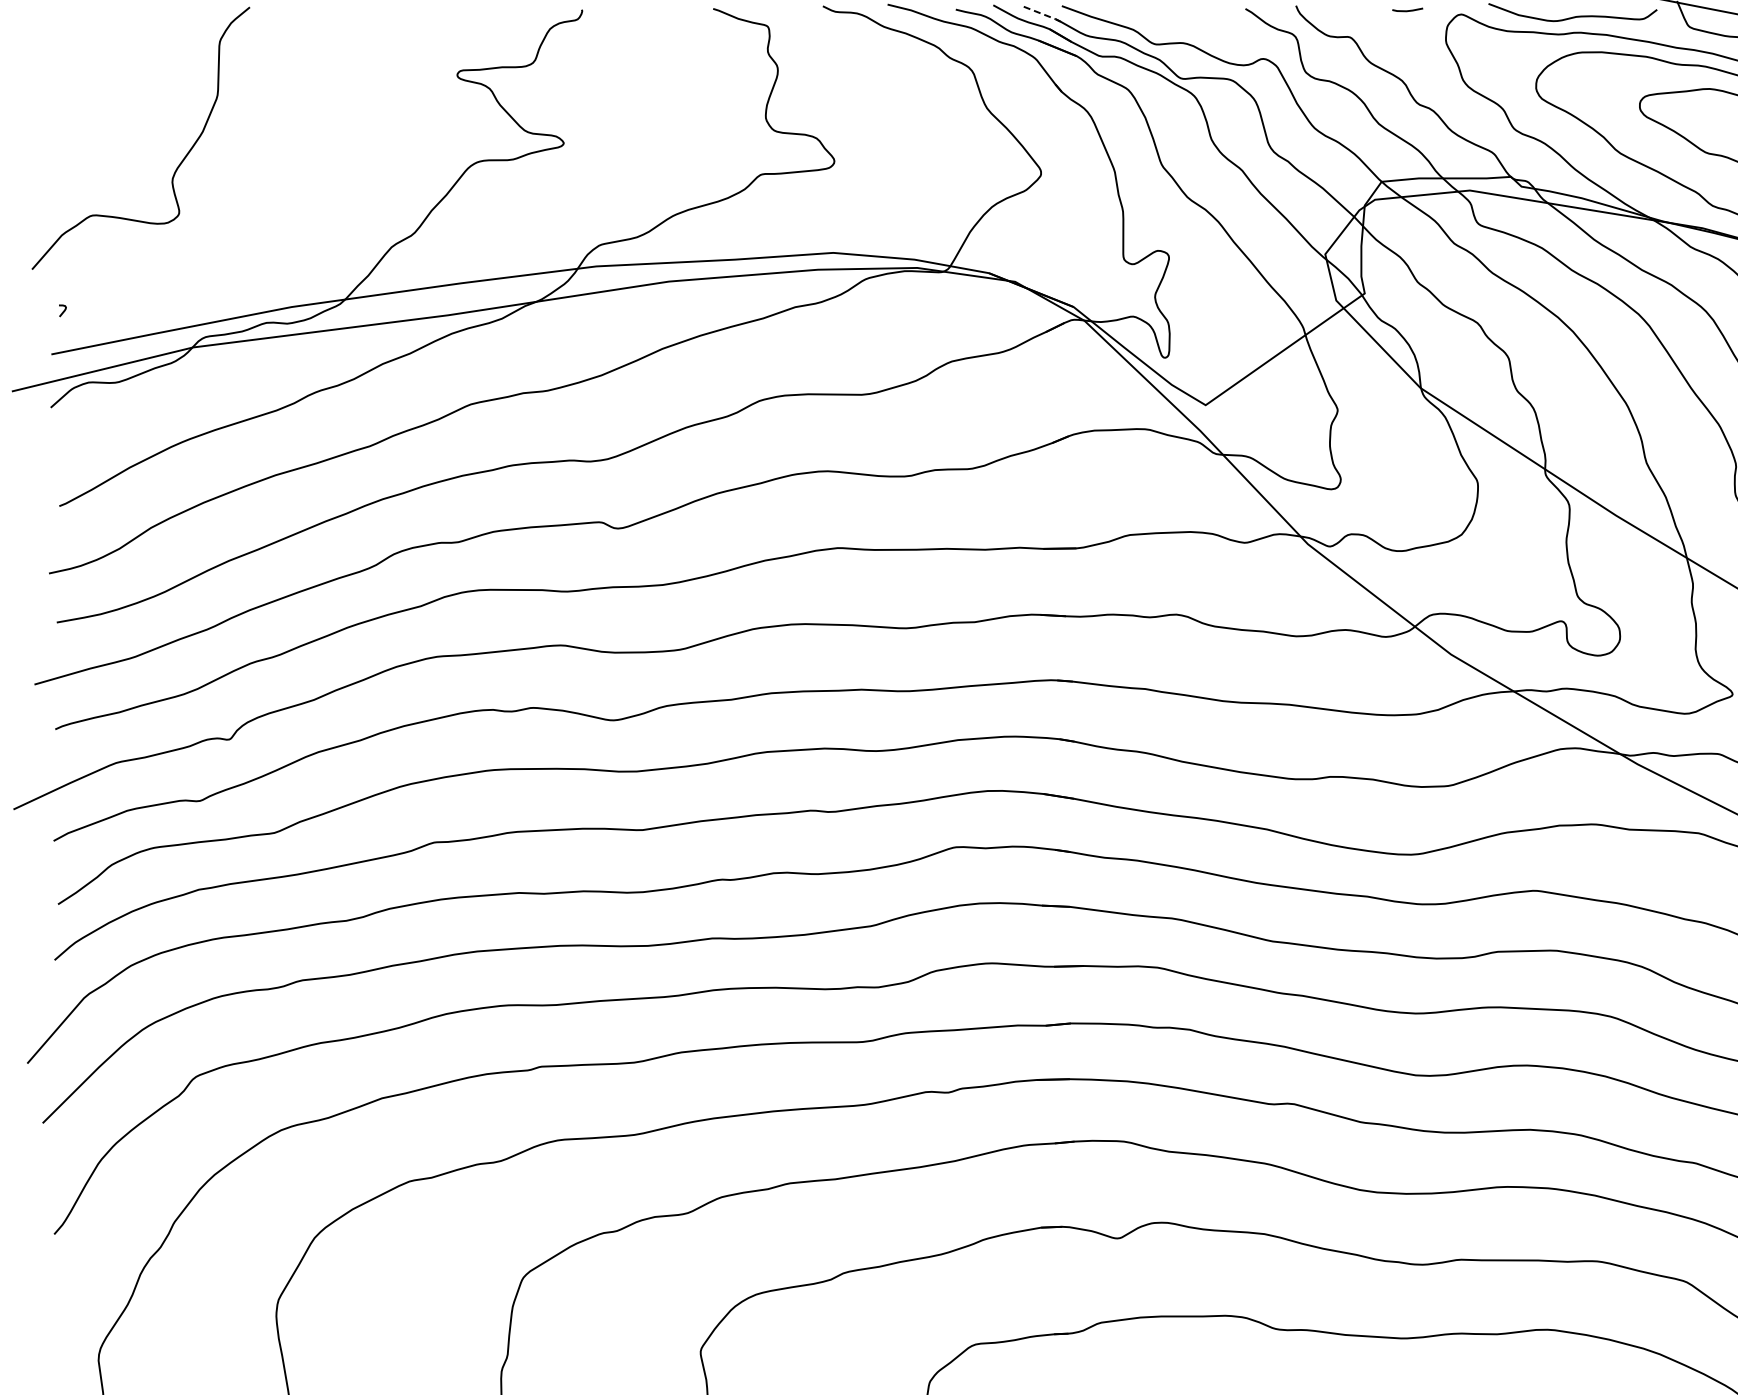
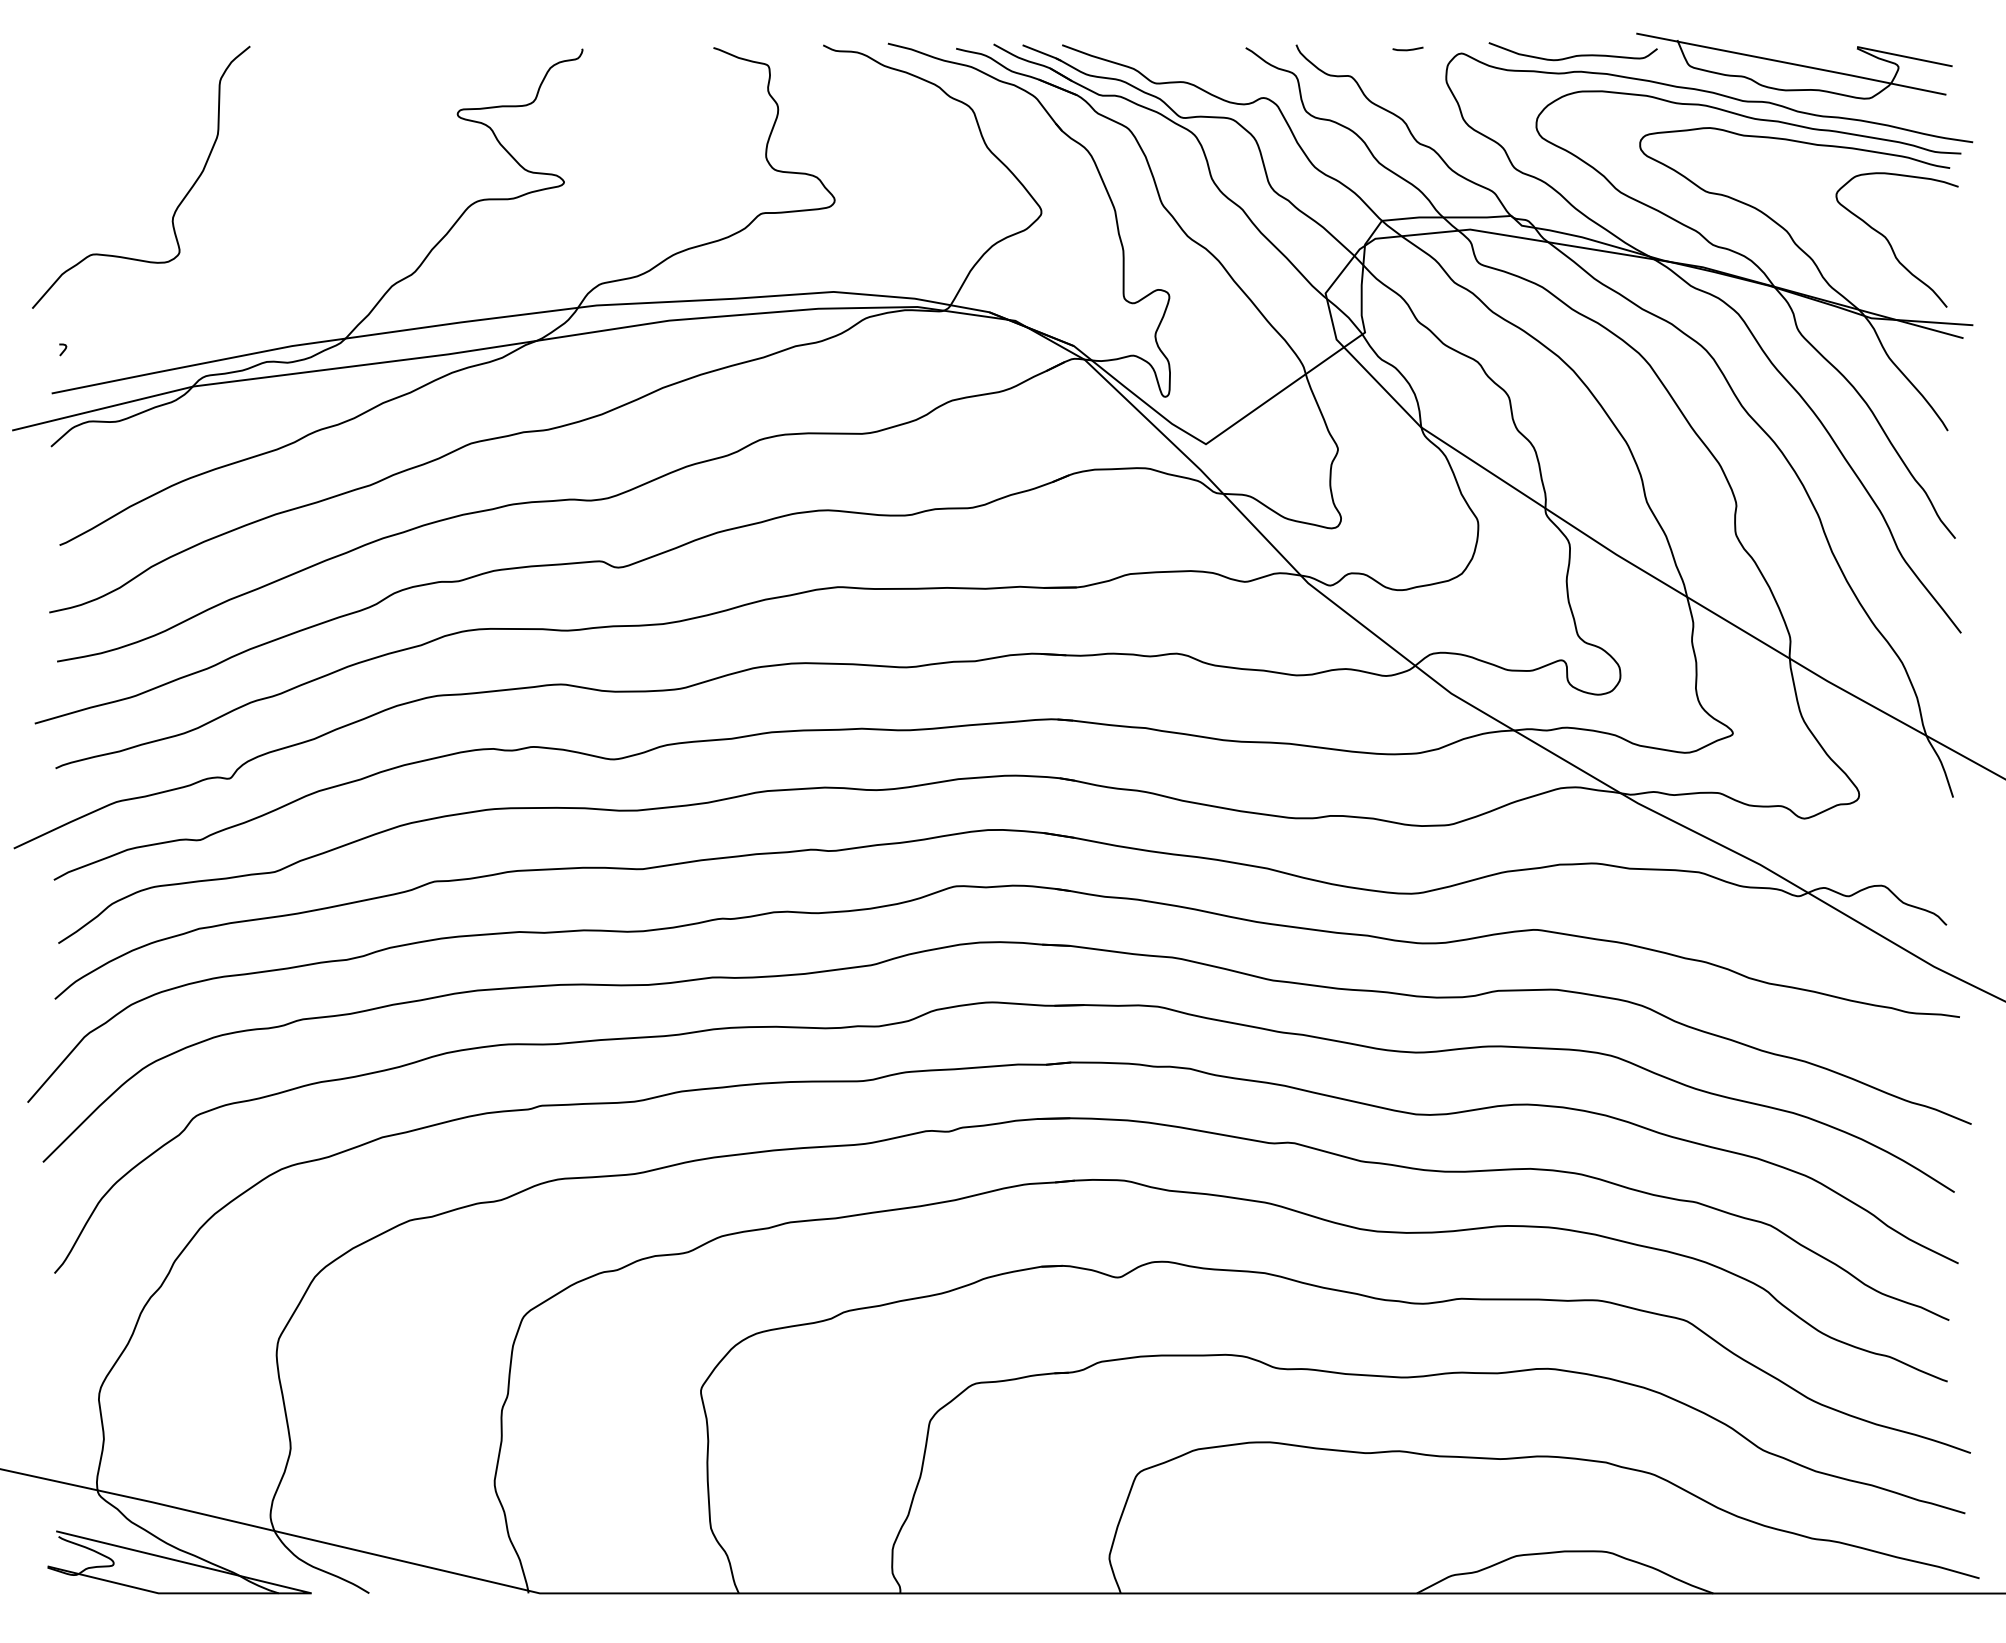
line: (1042, 13) -> (1042, 52), dashed -> solid

